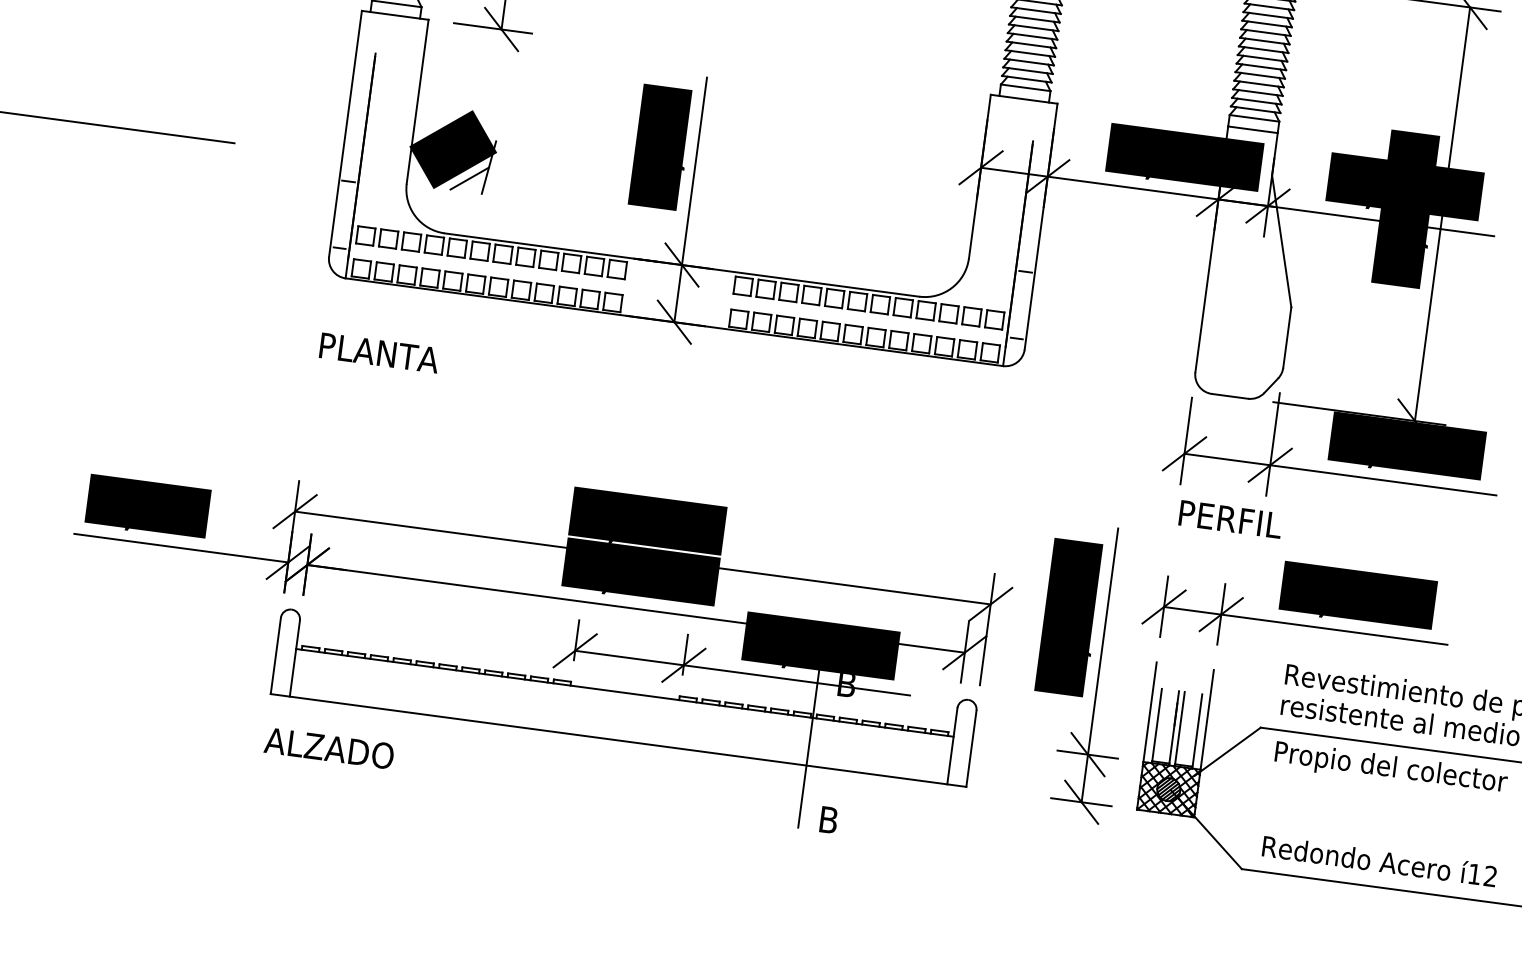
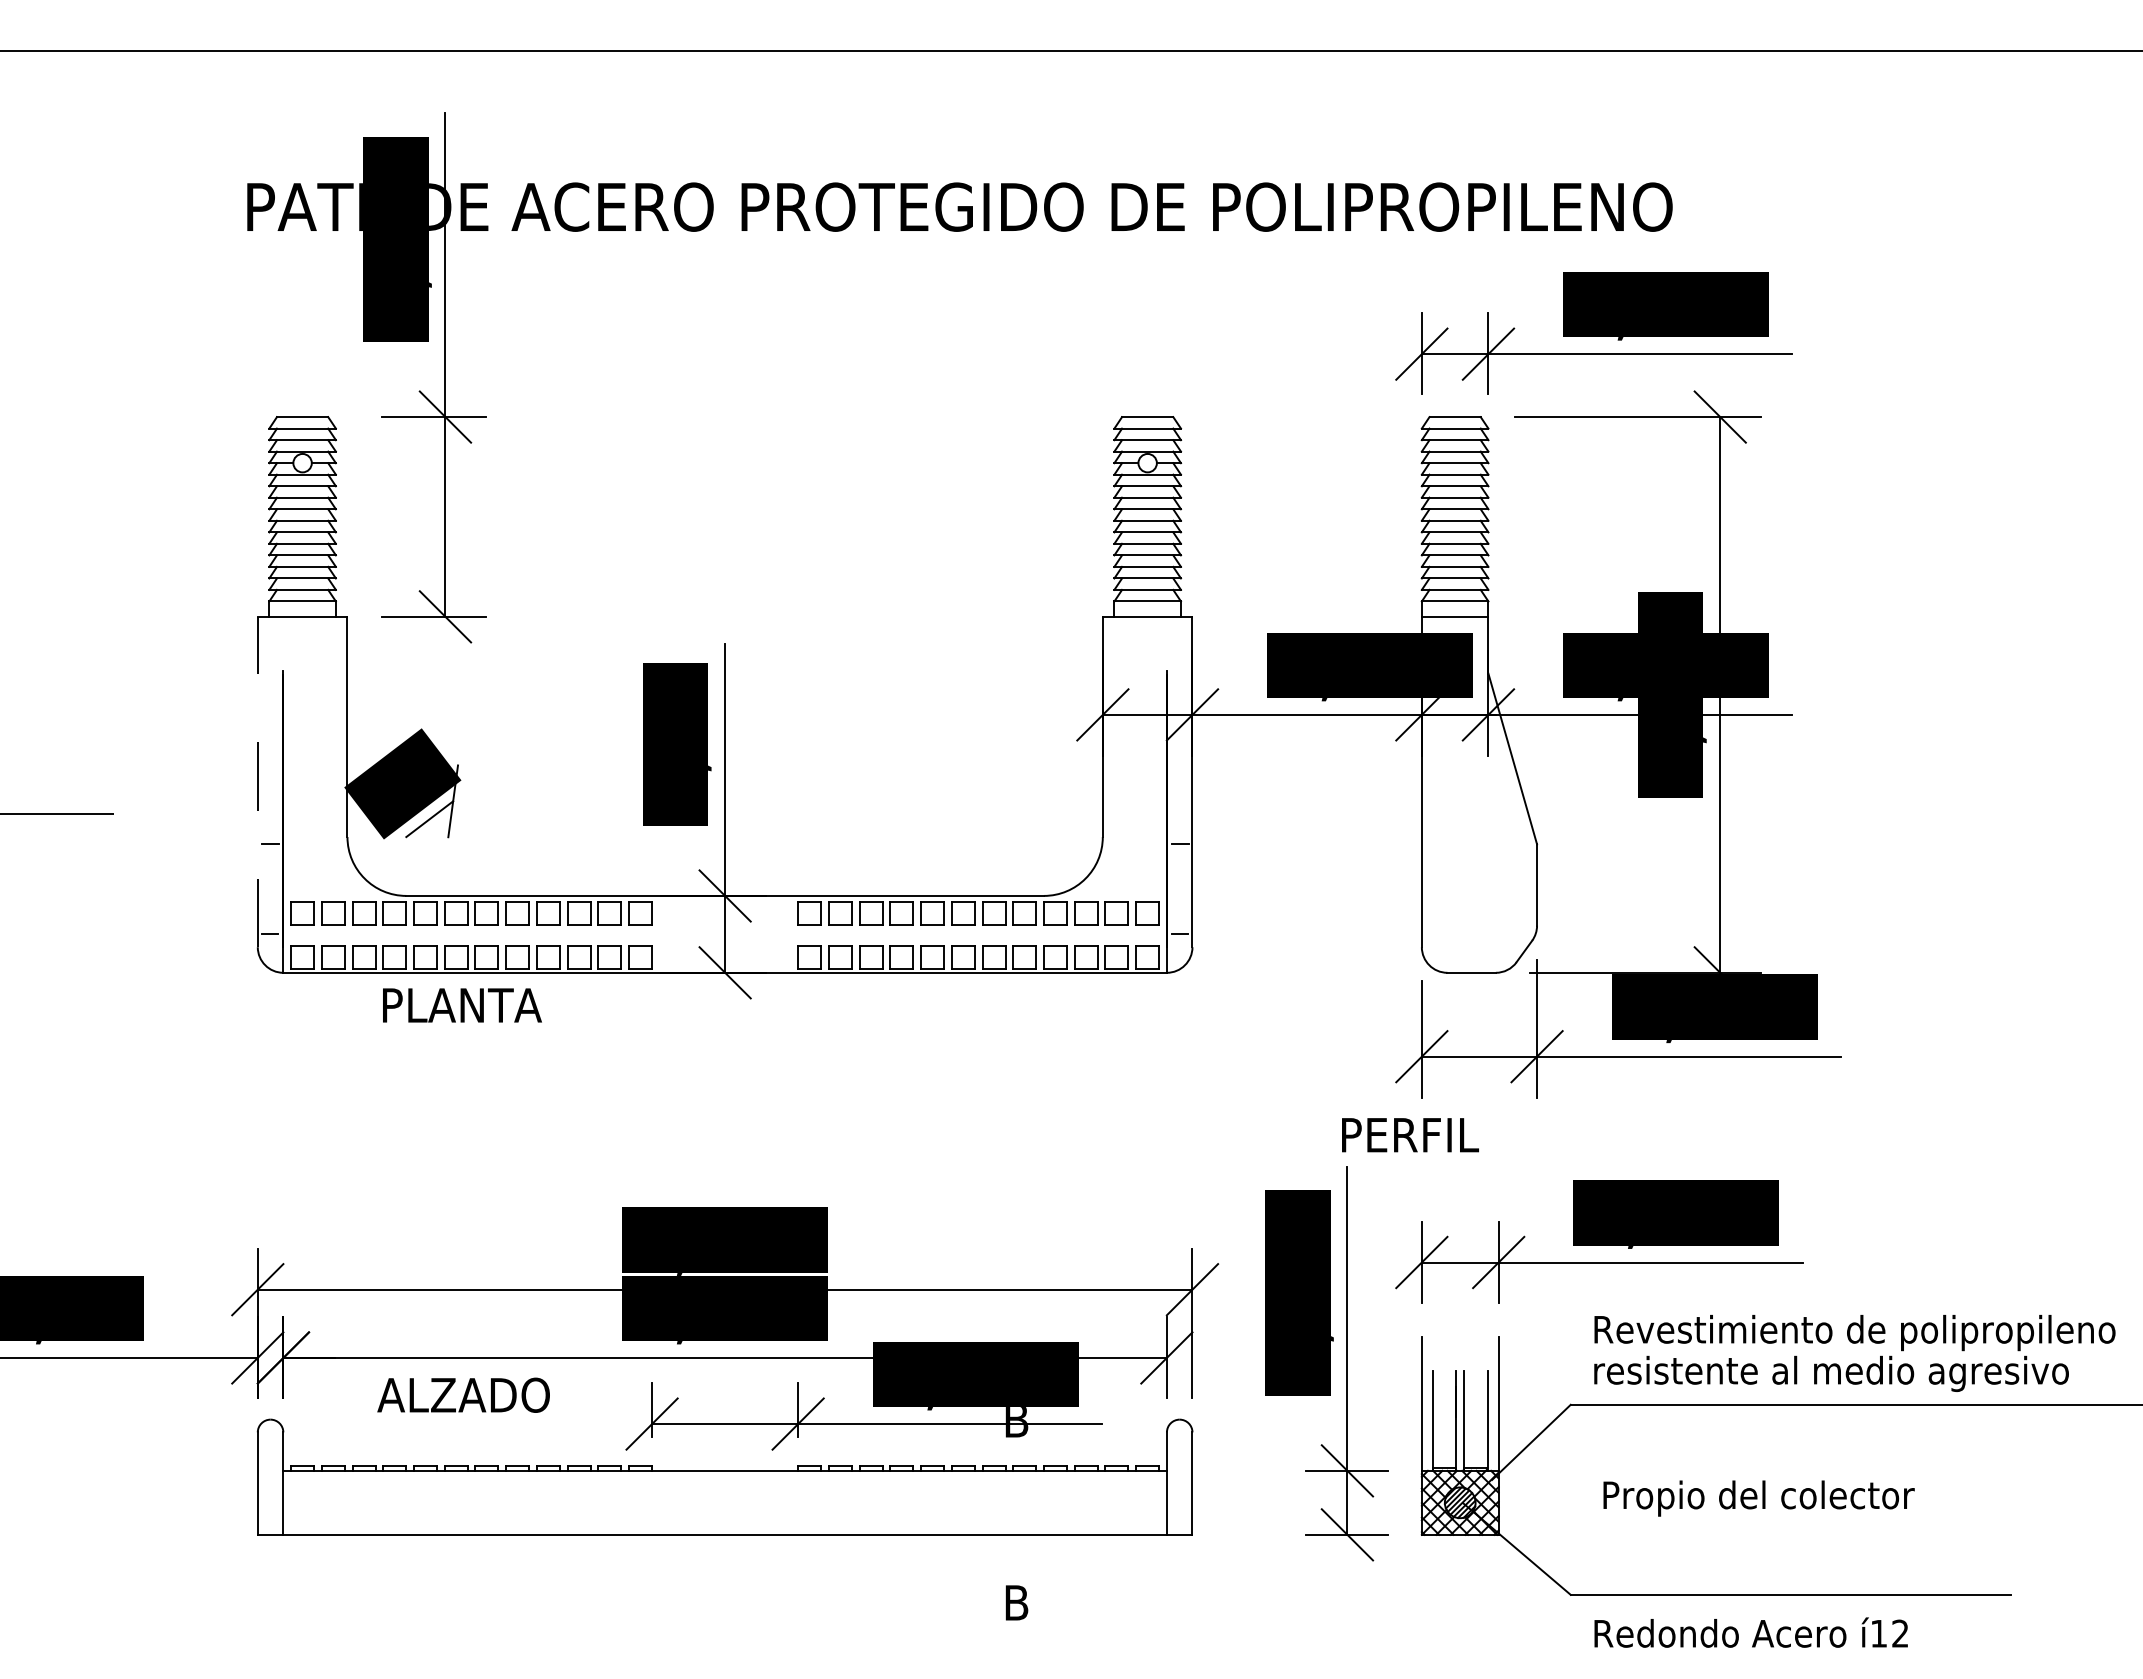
line: (345, 133) -> (257, 781), solid -> dashed
text: (379, 353) -> (462, 1005), moved
text: (1230, 519) -> (1410, 1135), moved
text: (329, 747) -> (463, 1394), moved
line: (808, 748) -> (977, 1512), removed
text: (1390, 769) -> (1758, 1498), moved
text: (1379, 860) -> (1750, 1632), moved

